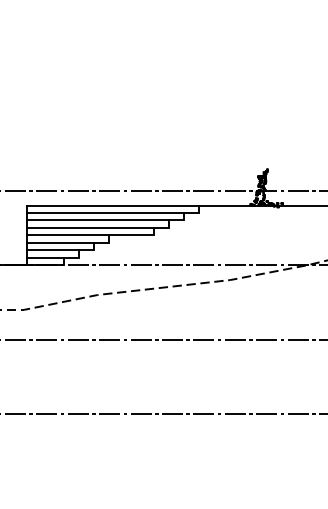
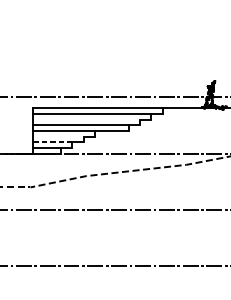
line: (97, 220) -> (86, 119), removed
line: (60, 242) -> (58, 136), removed
line: (52, 250) -> (52, 142), solid -> dashed

